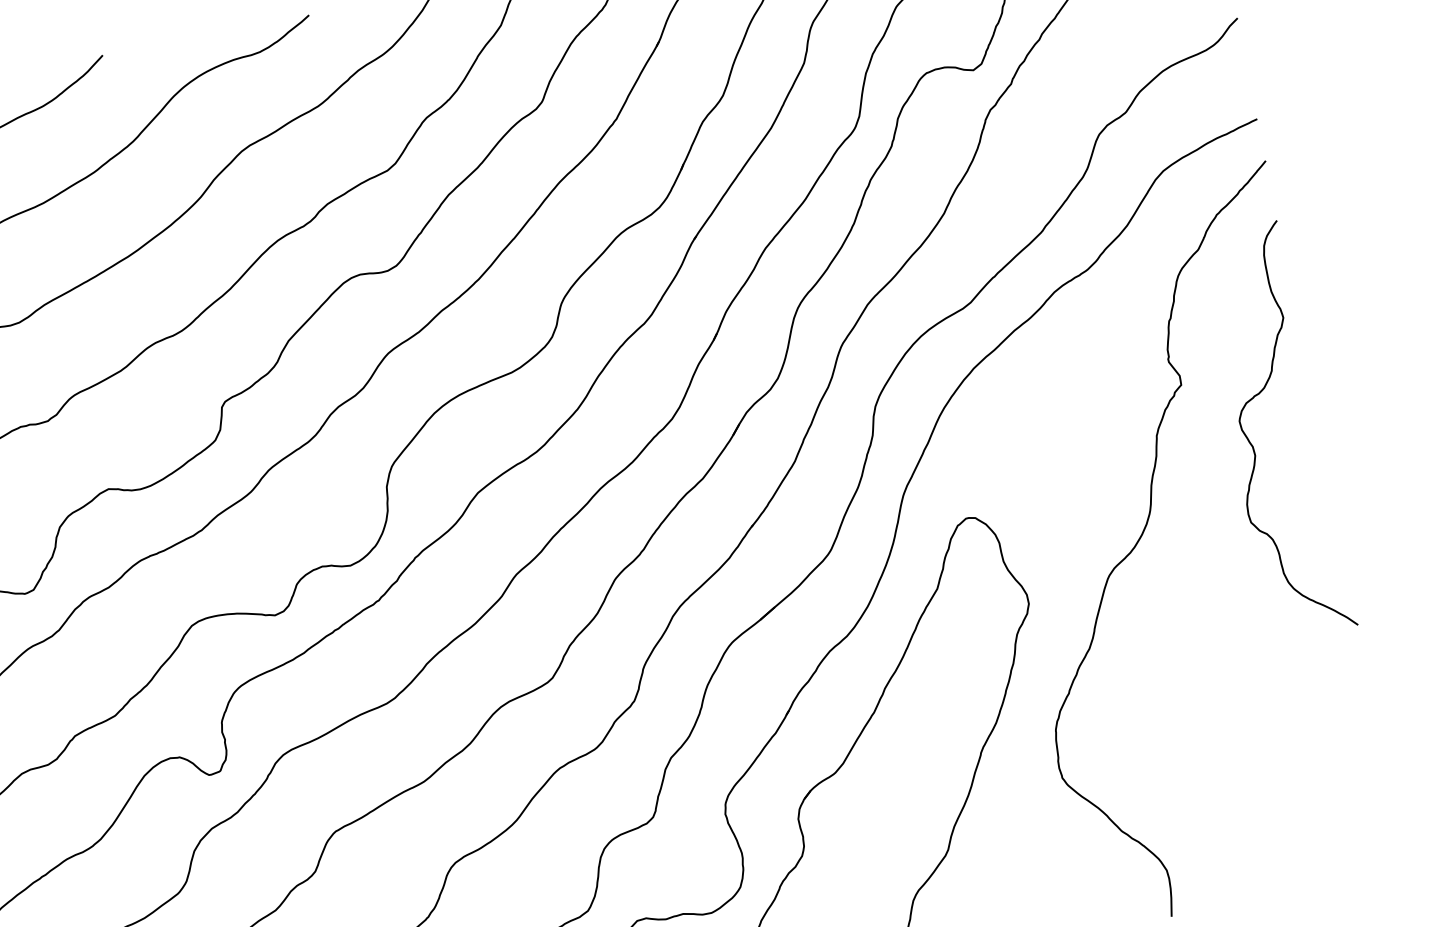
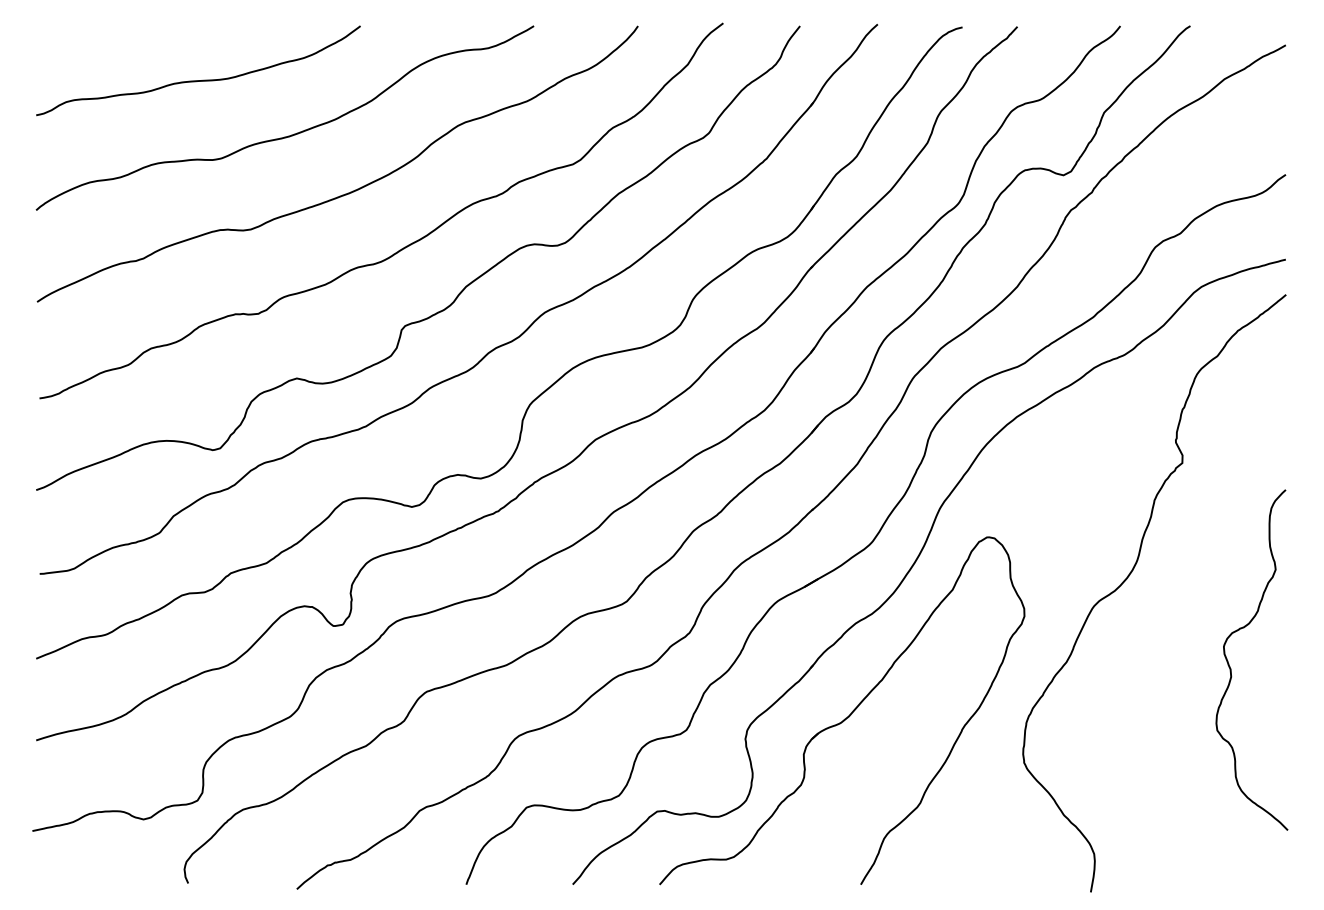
curve: (1253, 445) -> (1231, 668), moved

